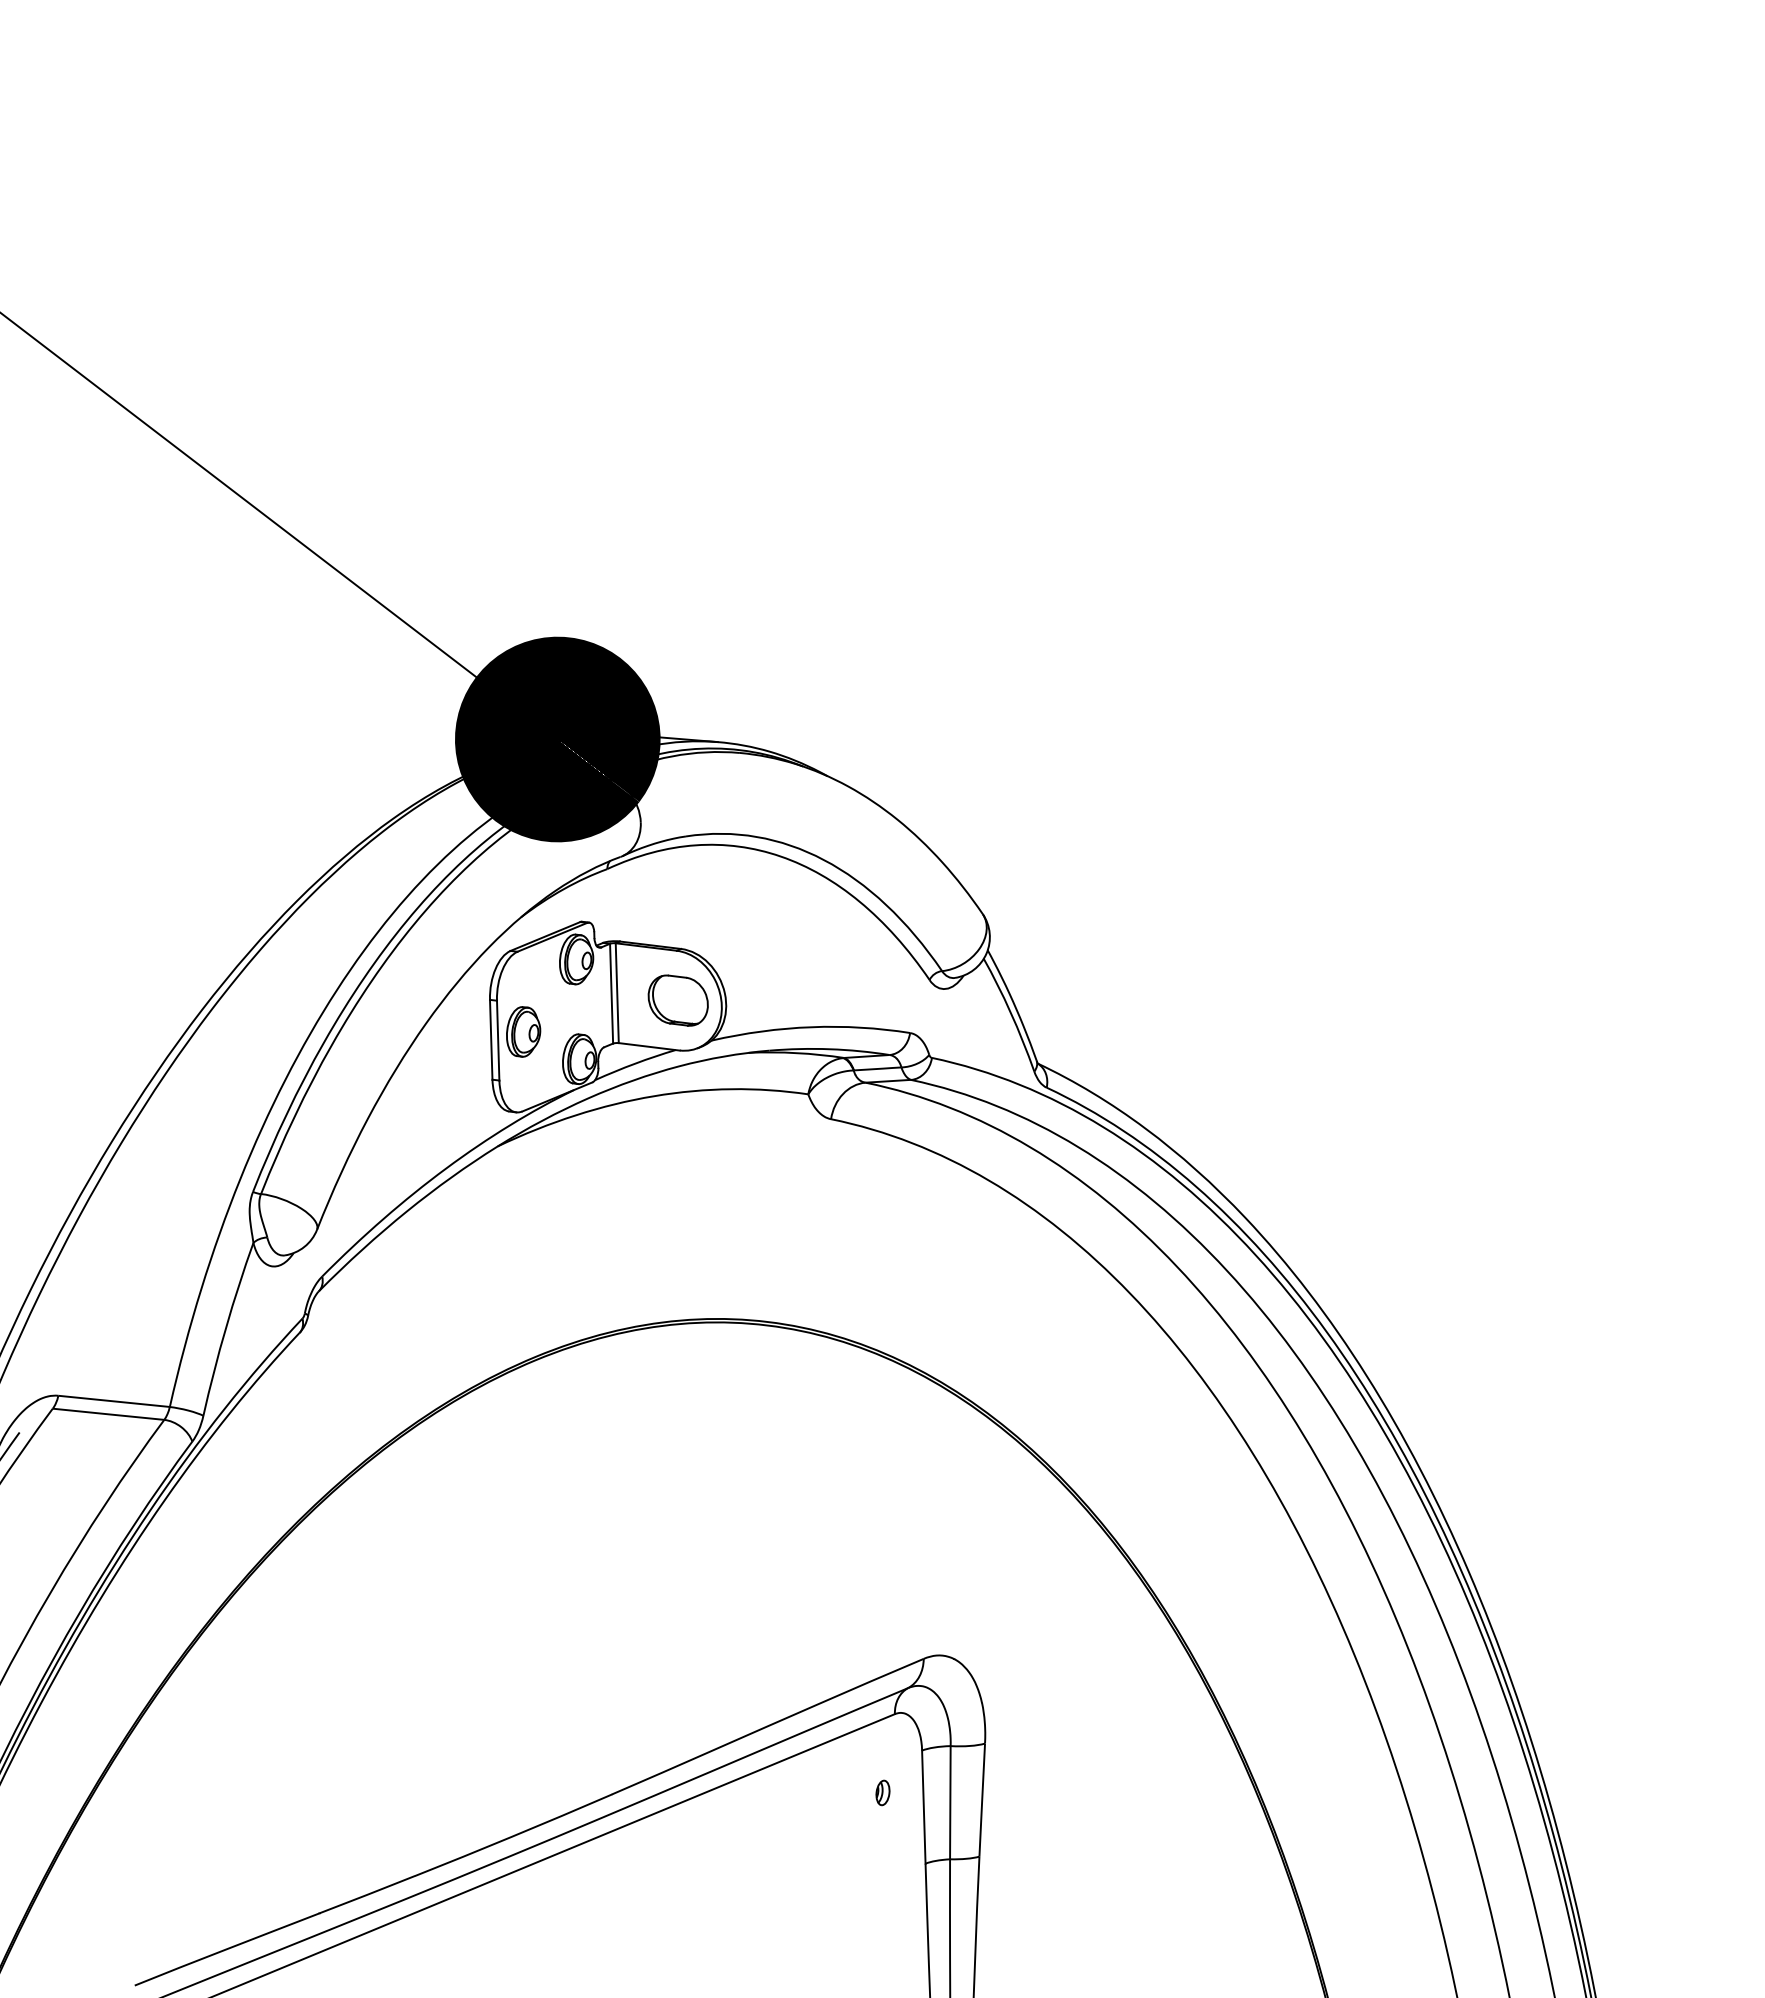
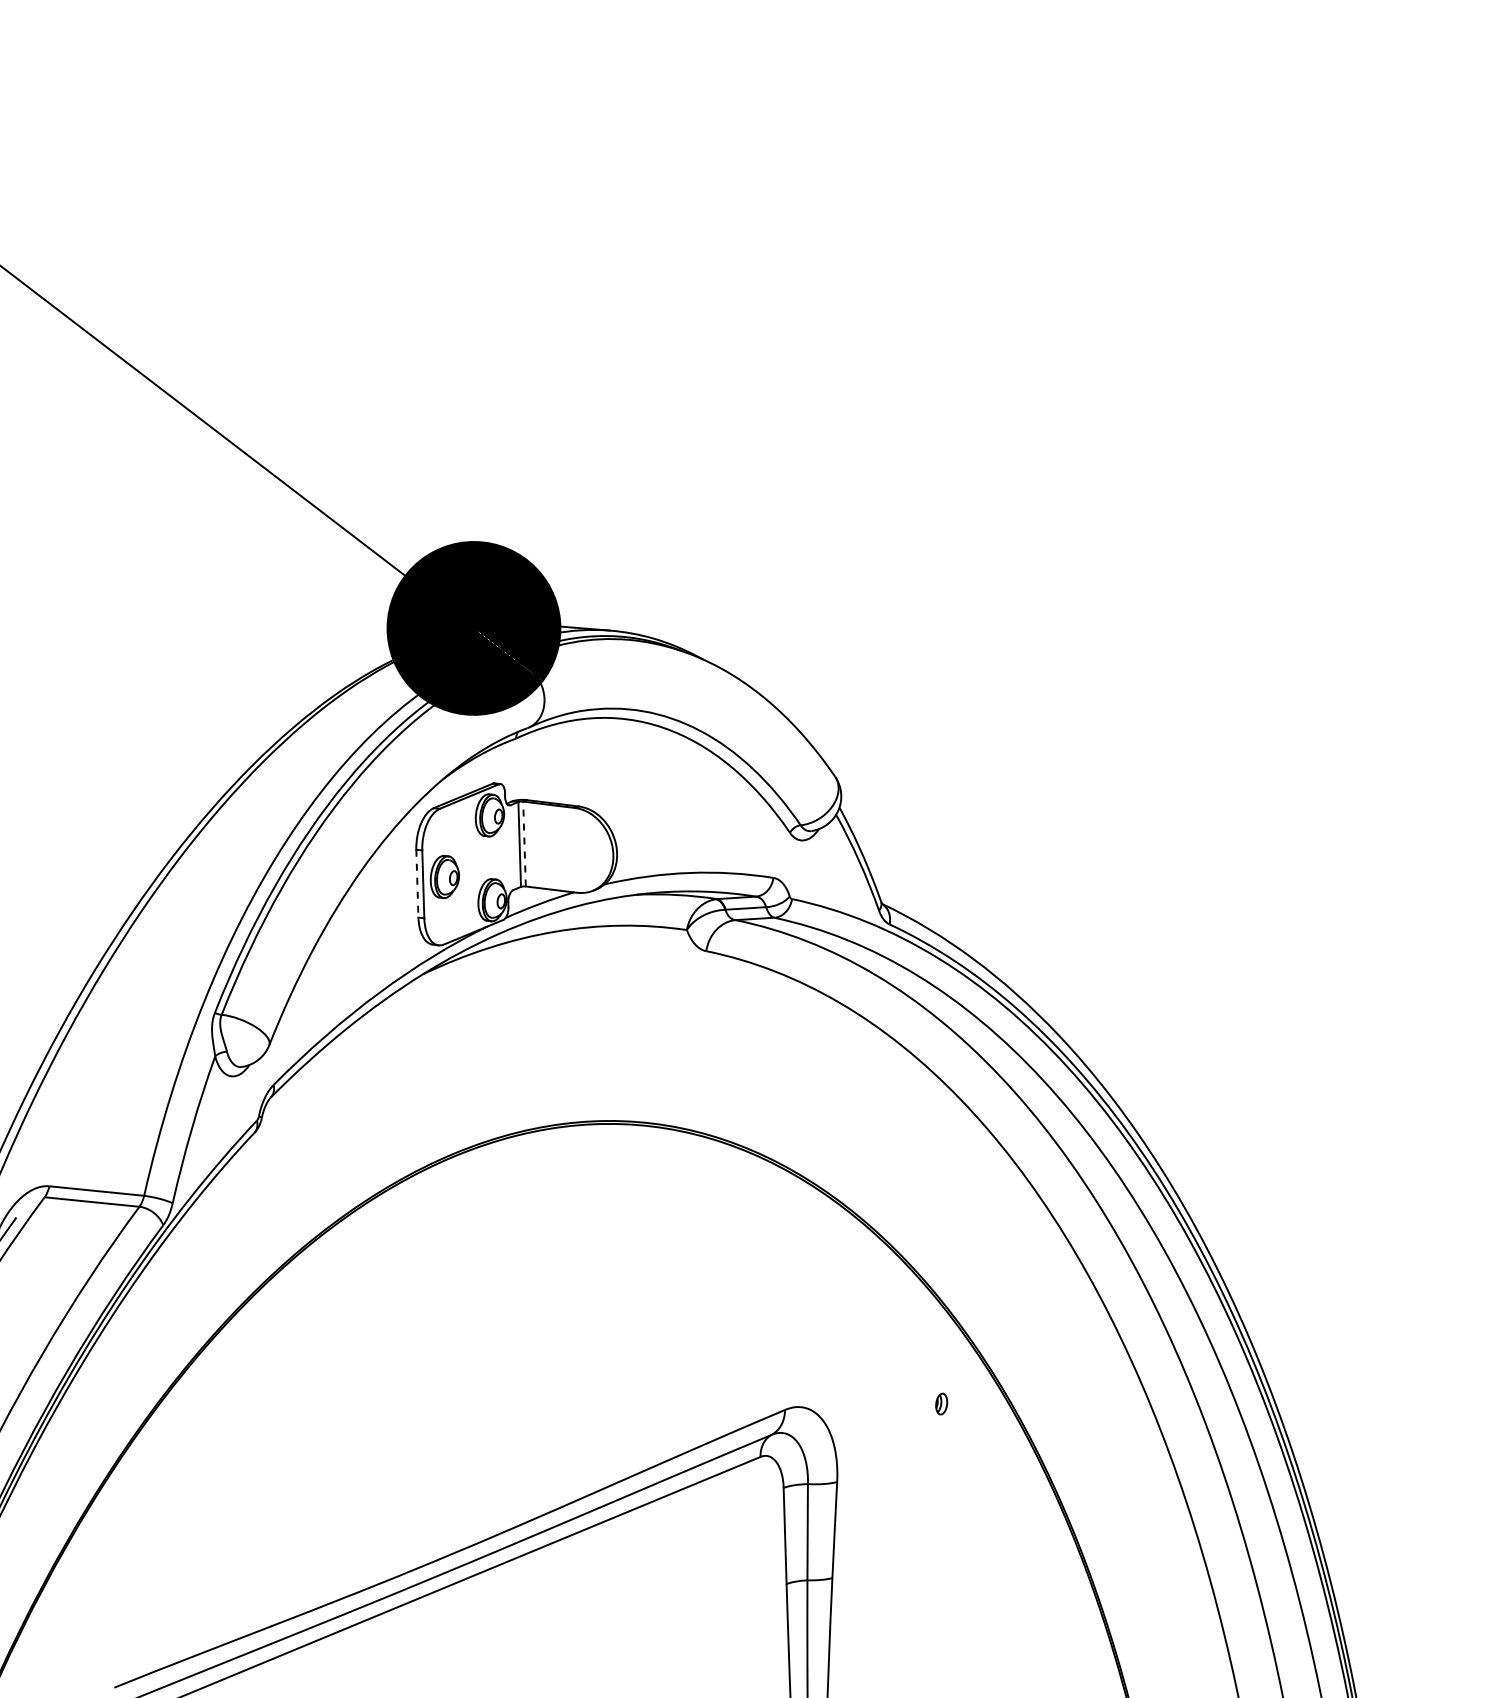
line: (617, 993) -> (524, 844), solid -> dashed
part: (677, 1000) -> (575, 850), removed
line: (491, 1039) -> (417, 883), solid -> dashed
part: (882, 1792) -> (941, 1403), moved

